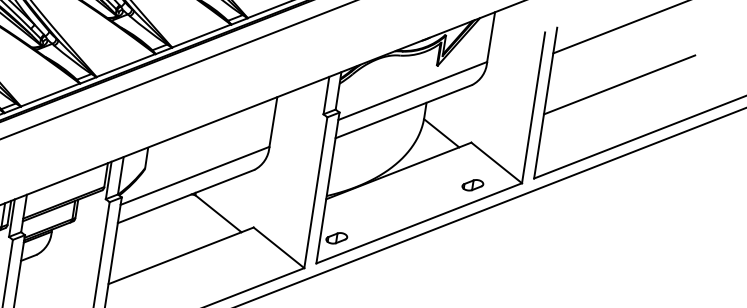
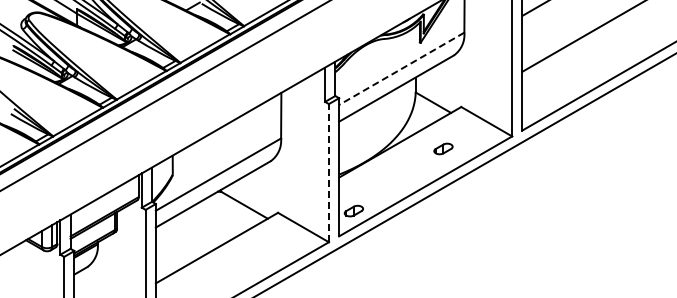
line: (412, 91) -> (401, 69), solid -> dashed
part: (472, 184) -> (443, 148), moved
line: (315, 191) -> (328, 172), solid -> dashed

